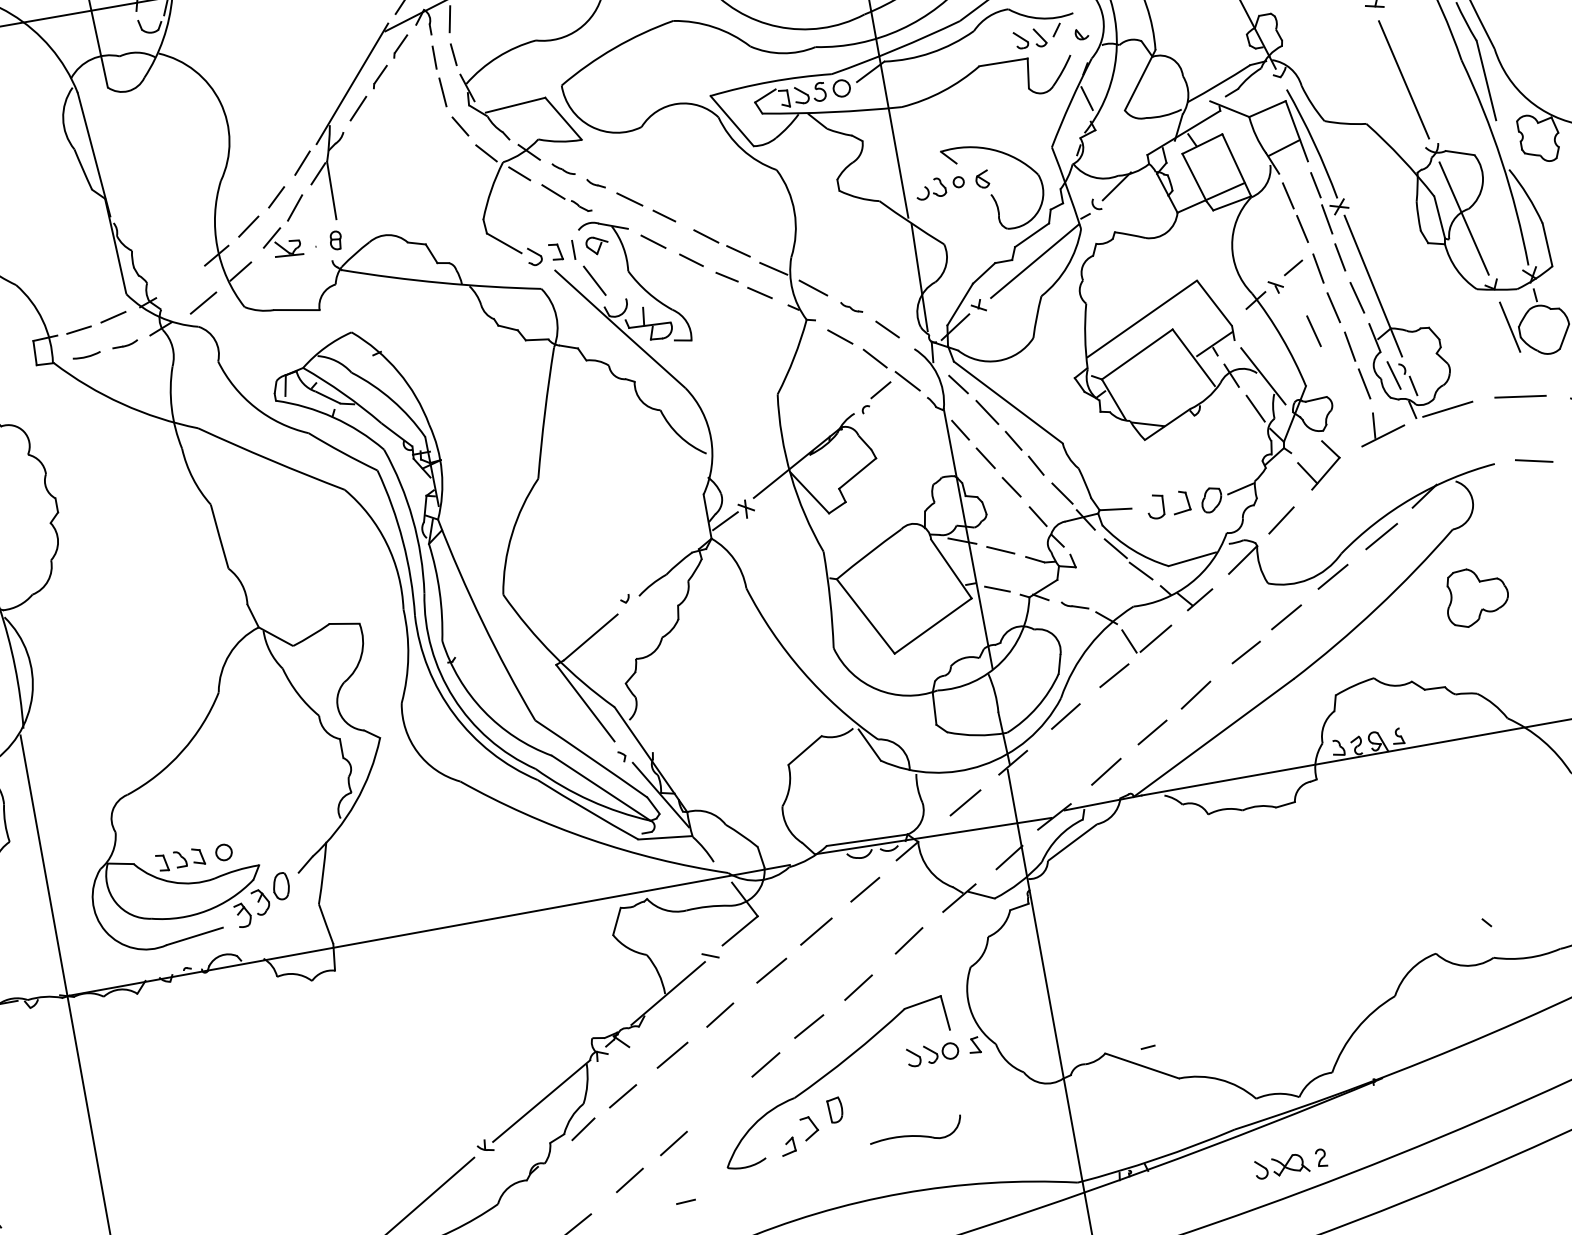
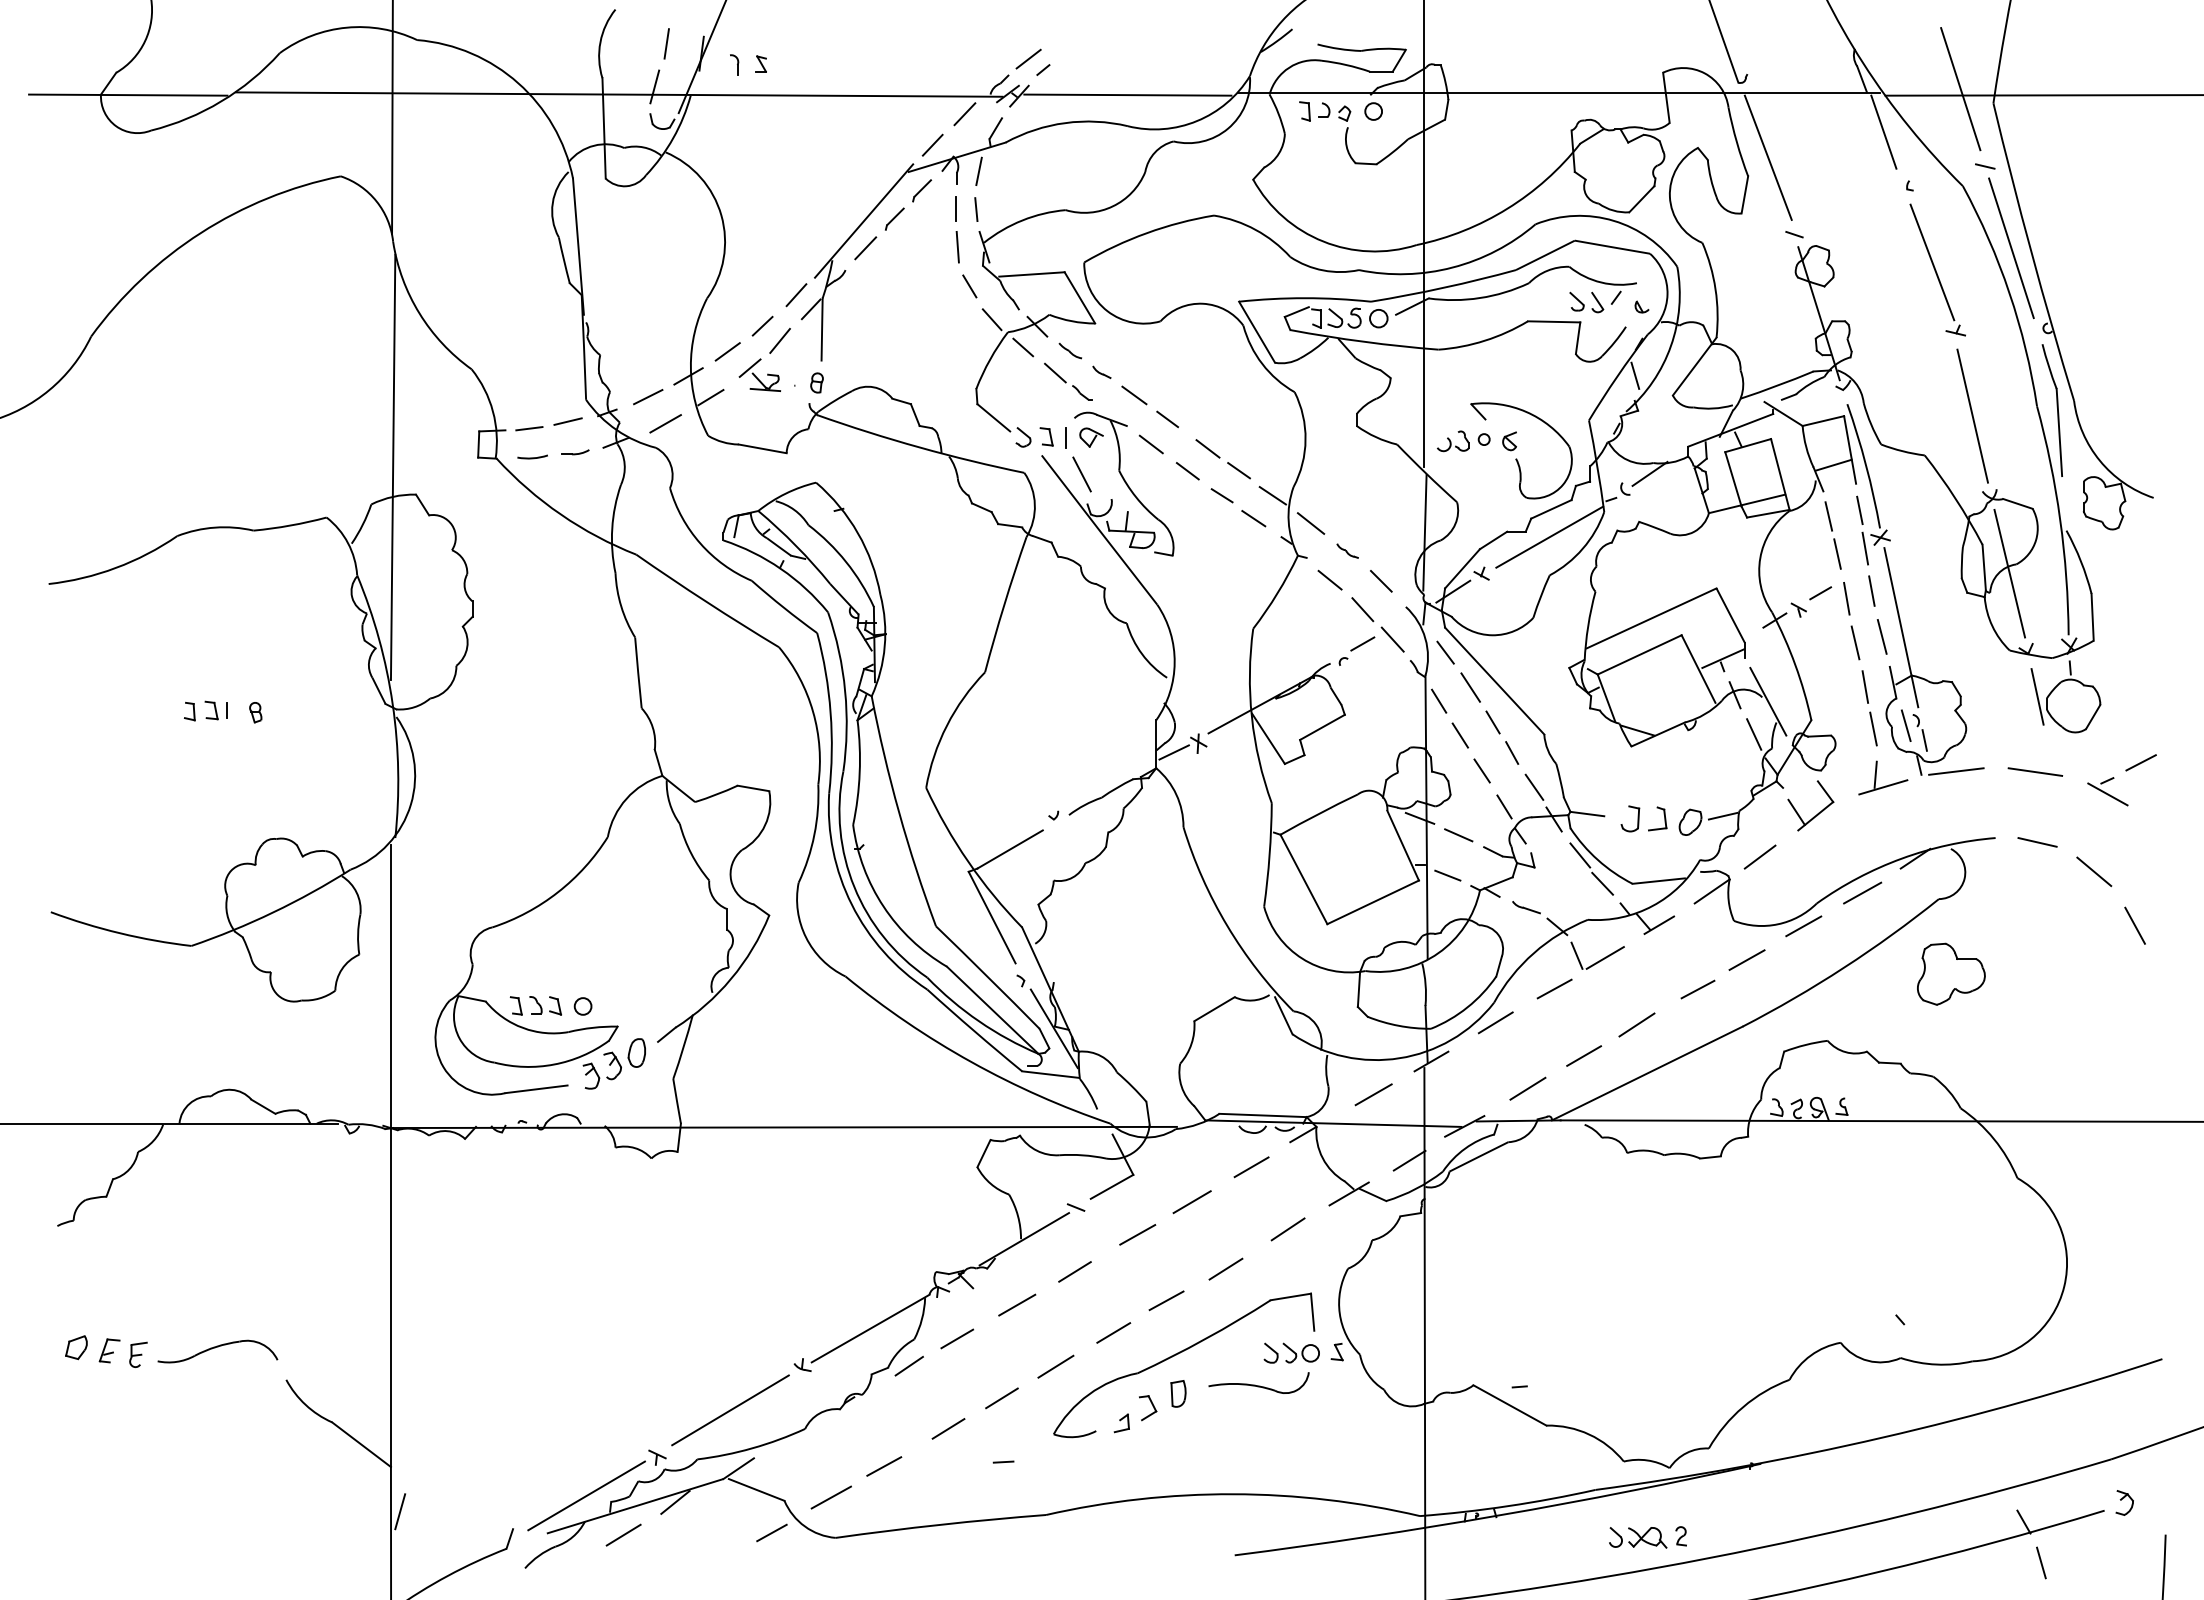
line: (183, 281) -> (648, 397), added
line: (1313, 330) -> (1829, 663), removed
line: (717, 1105) -> (1055, 1366), added
part: (915, 1132) -> (1258, 1382), moved

